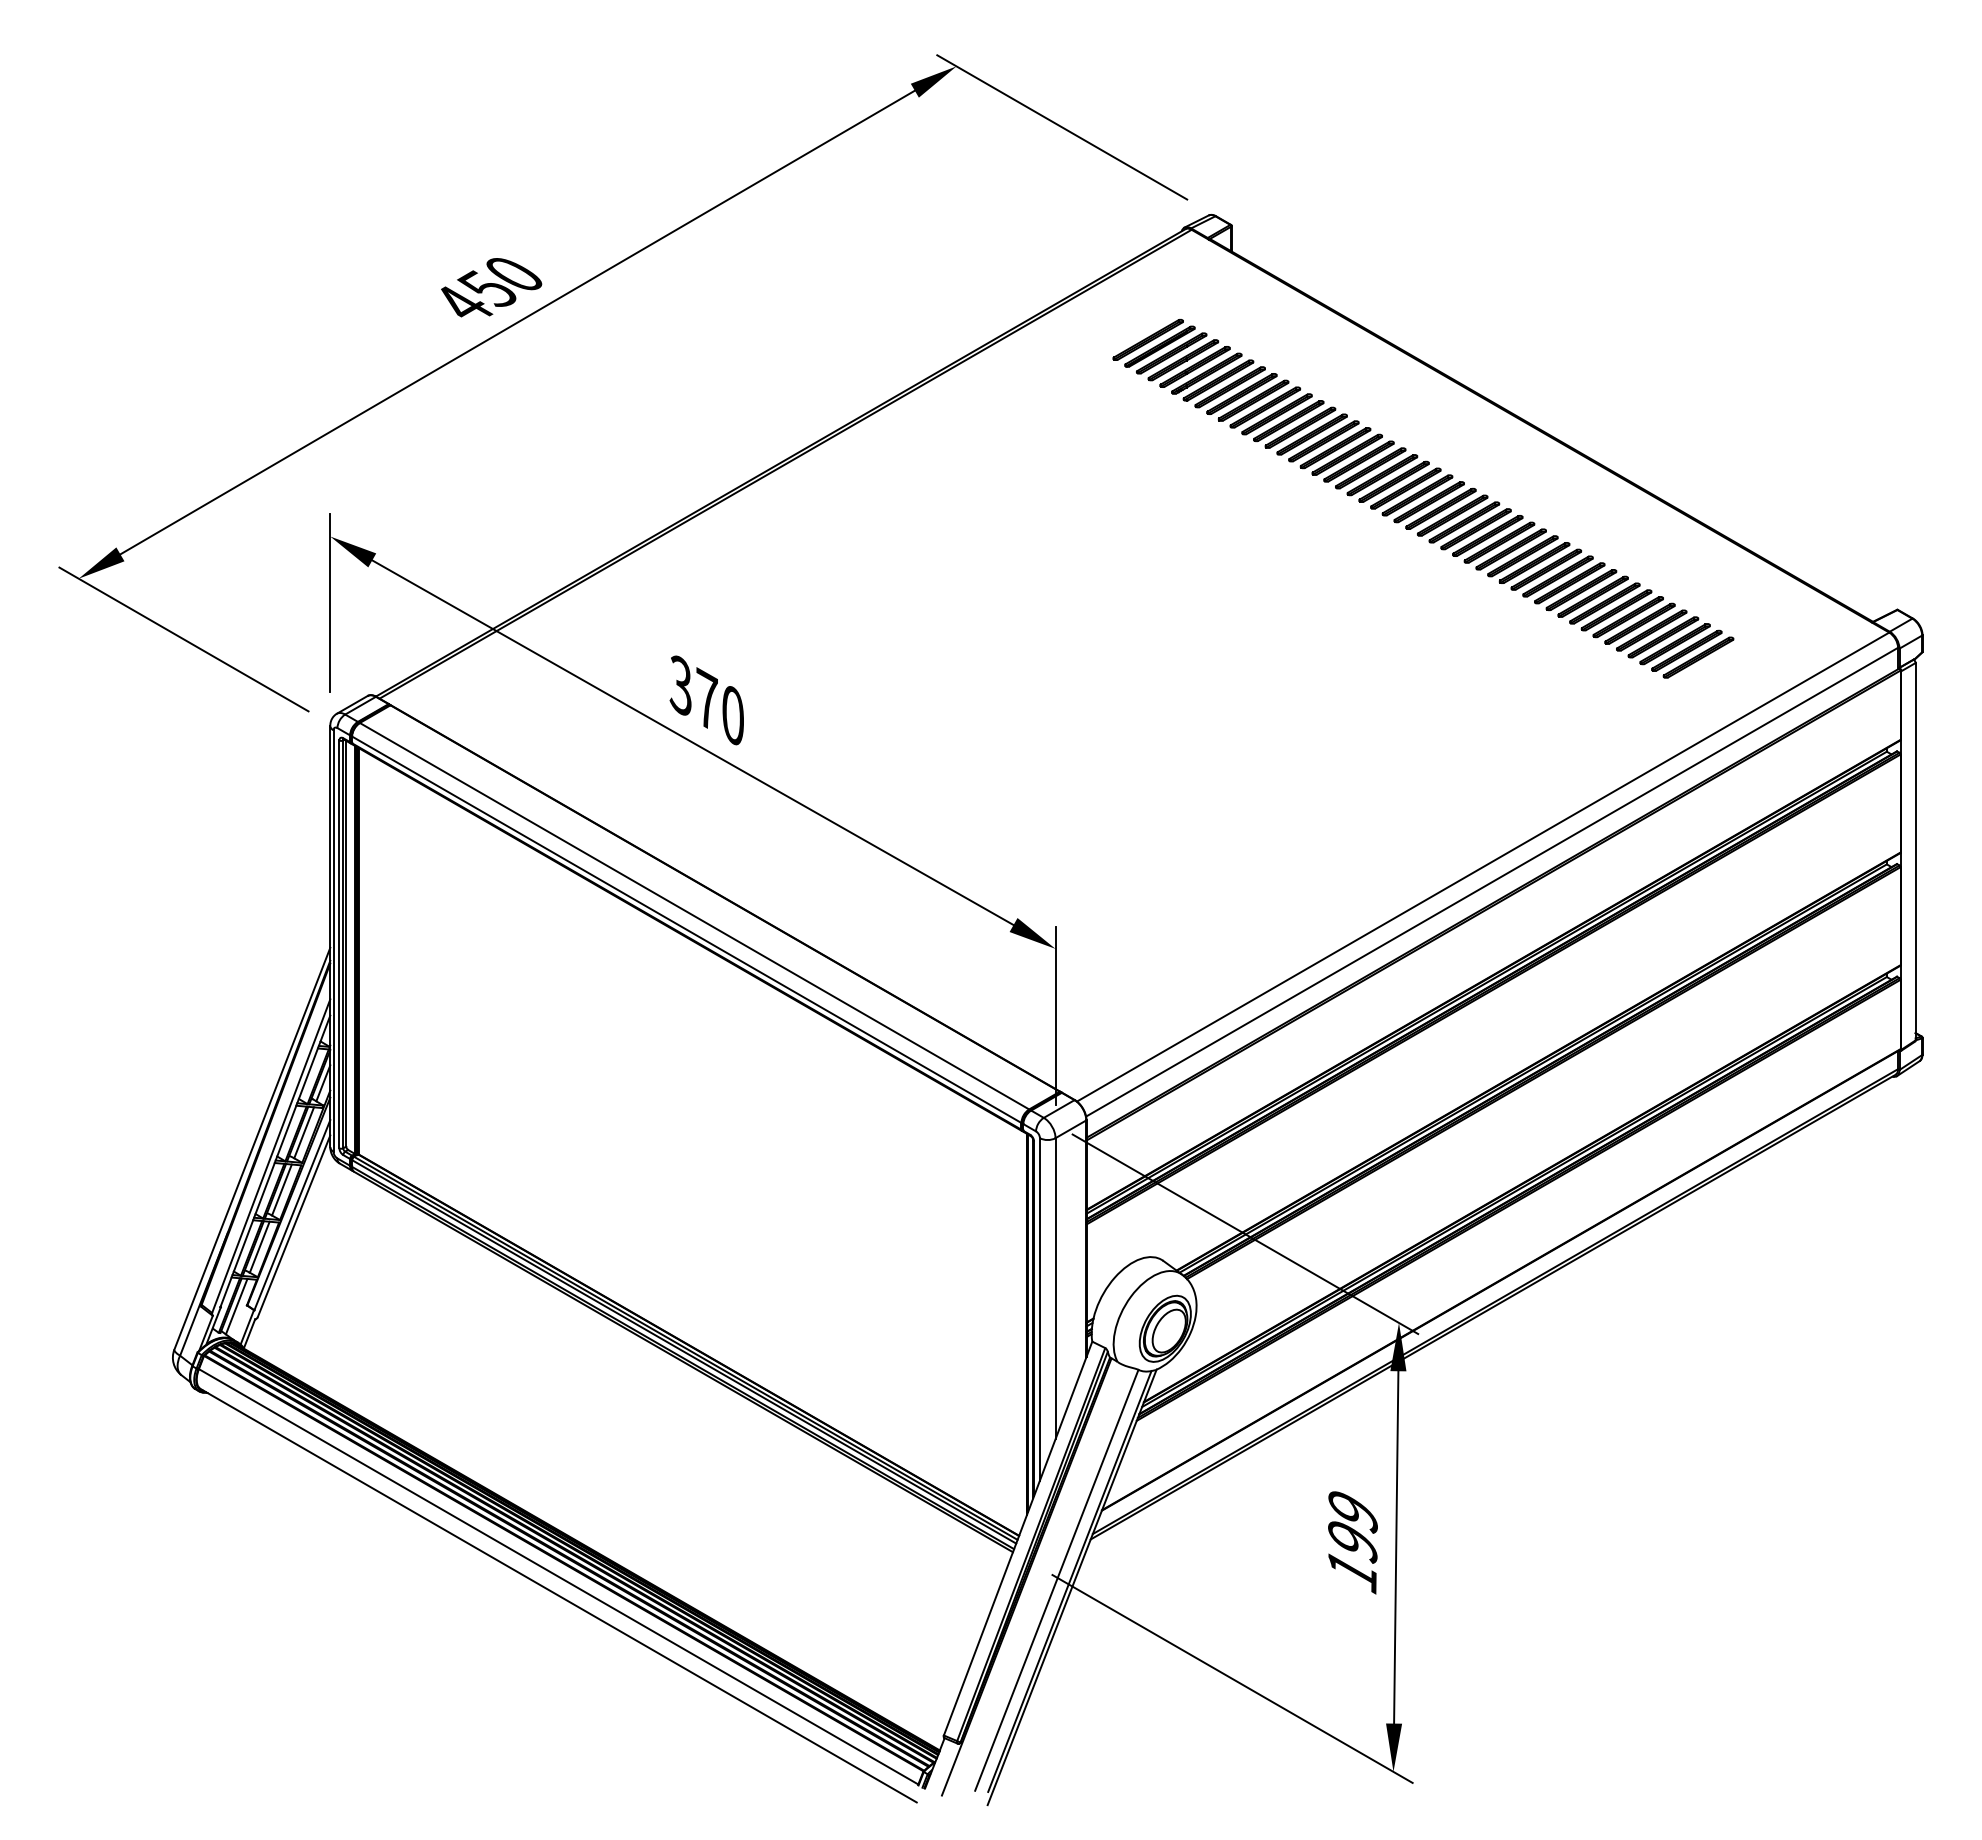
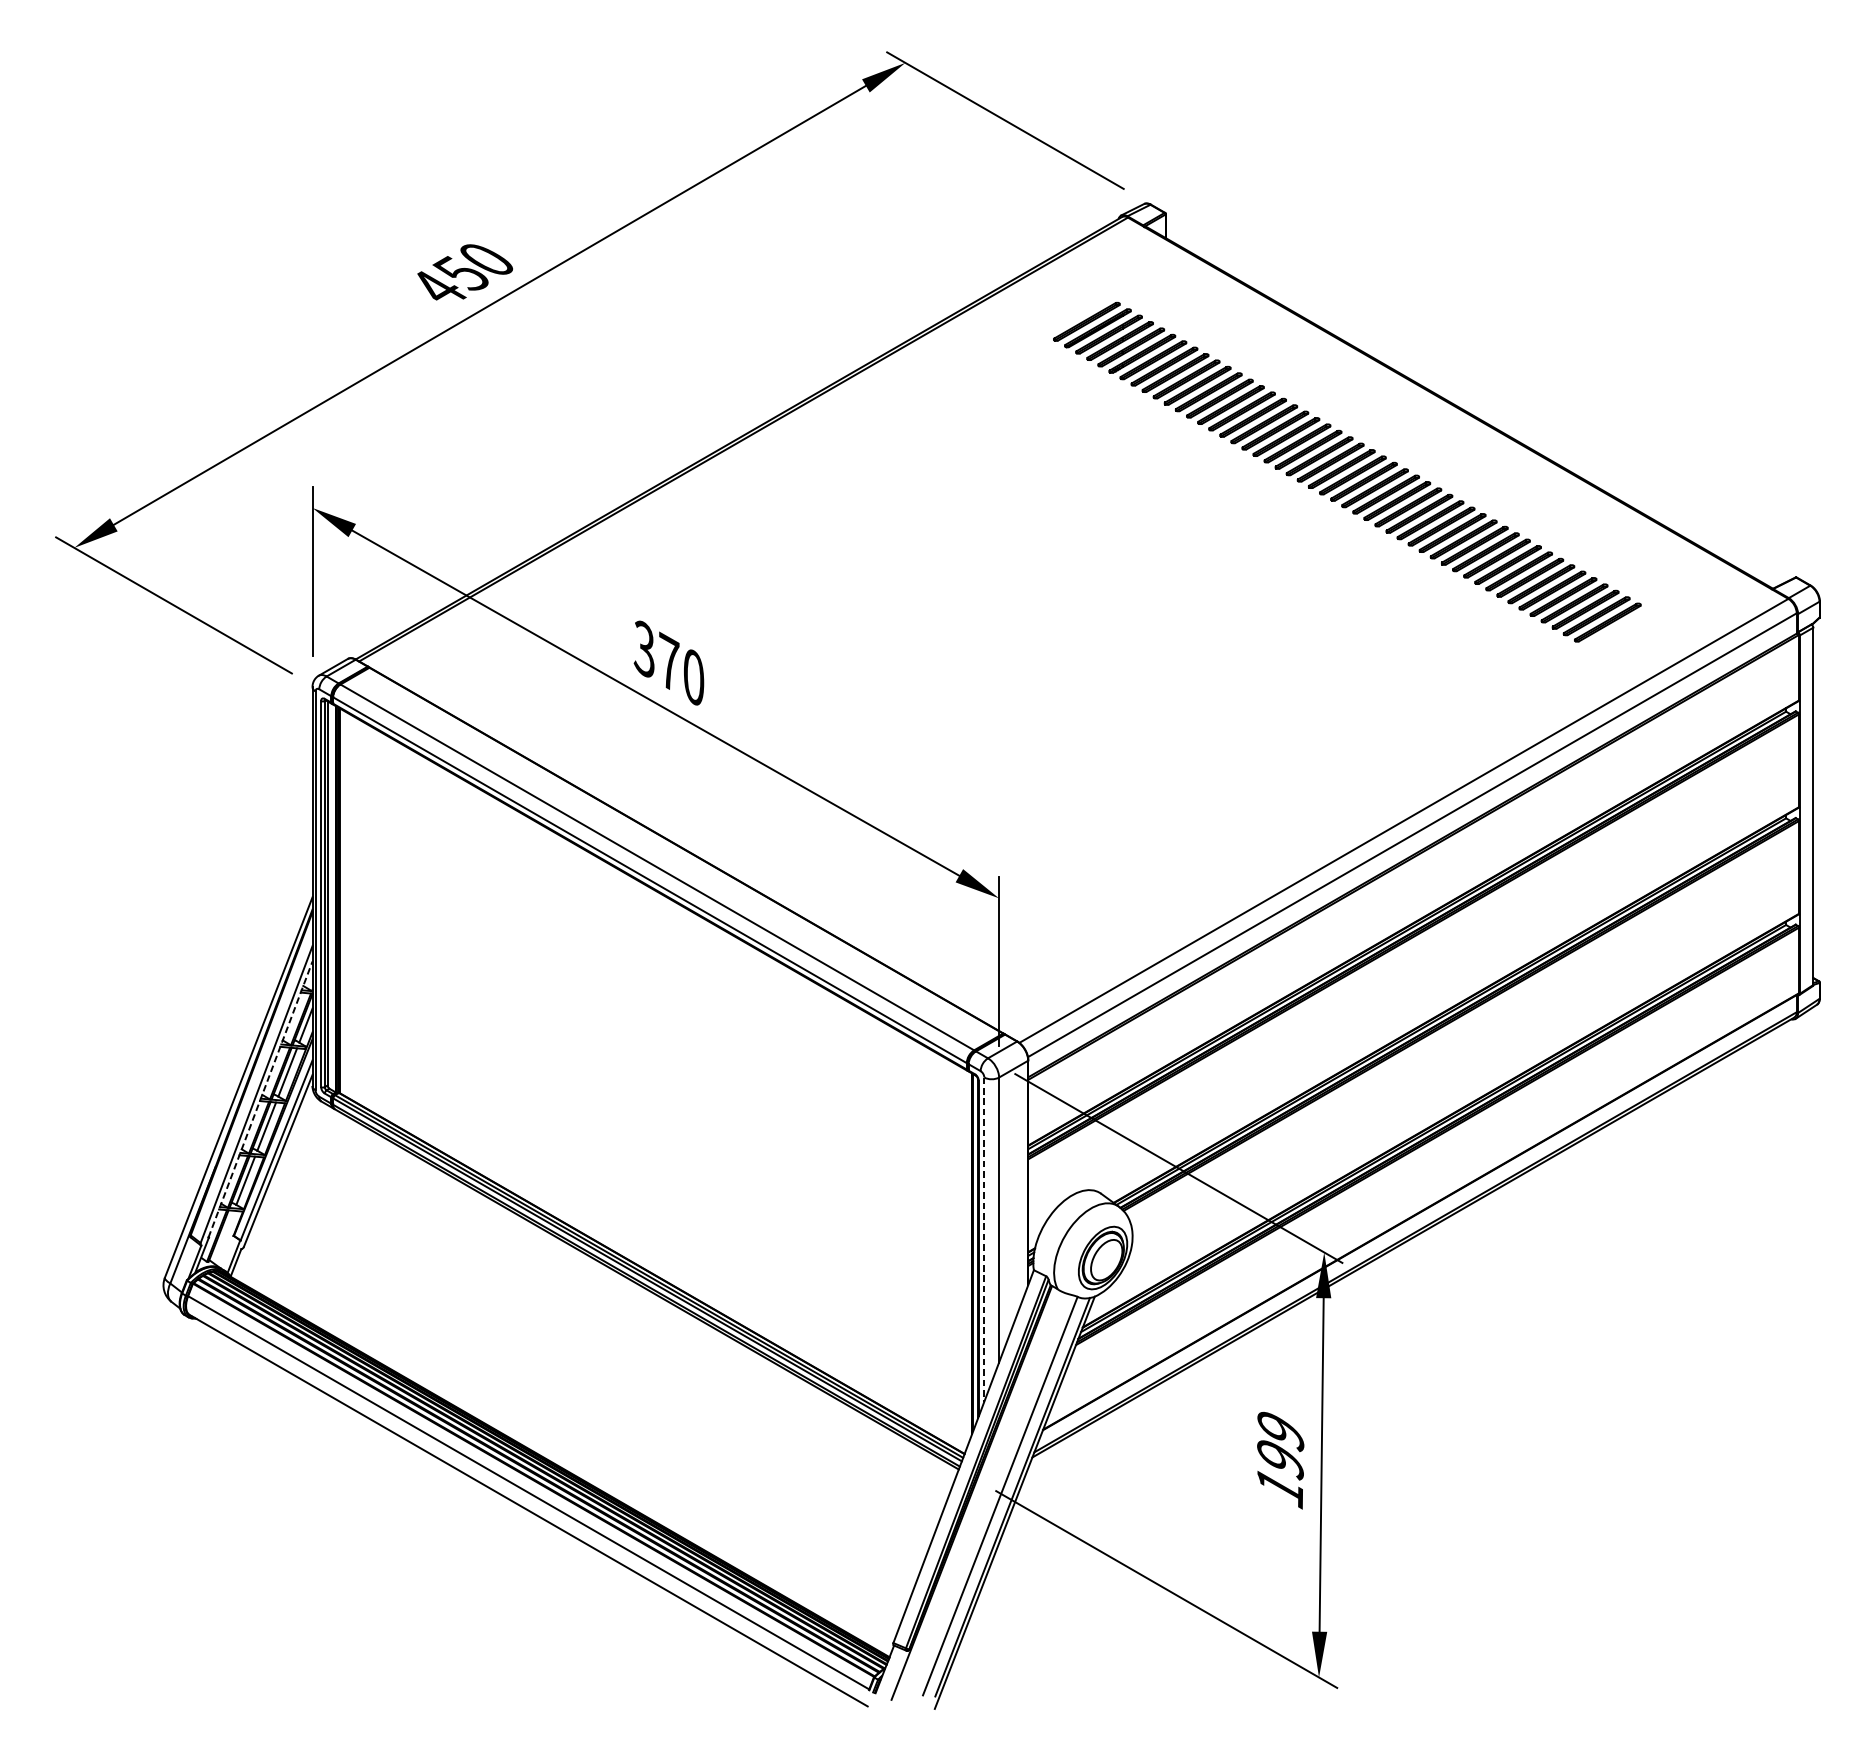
line: (275, 1161) -> (260, 1099), solid -> dashed
line: (236, 1306) -> (223, 1236), removed
line: (1039, 1309) -> (983, 1239), solid -> dashed

